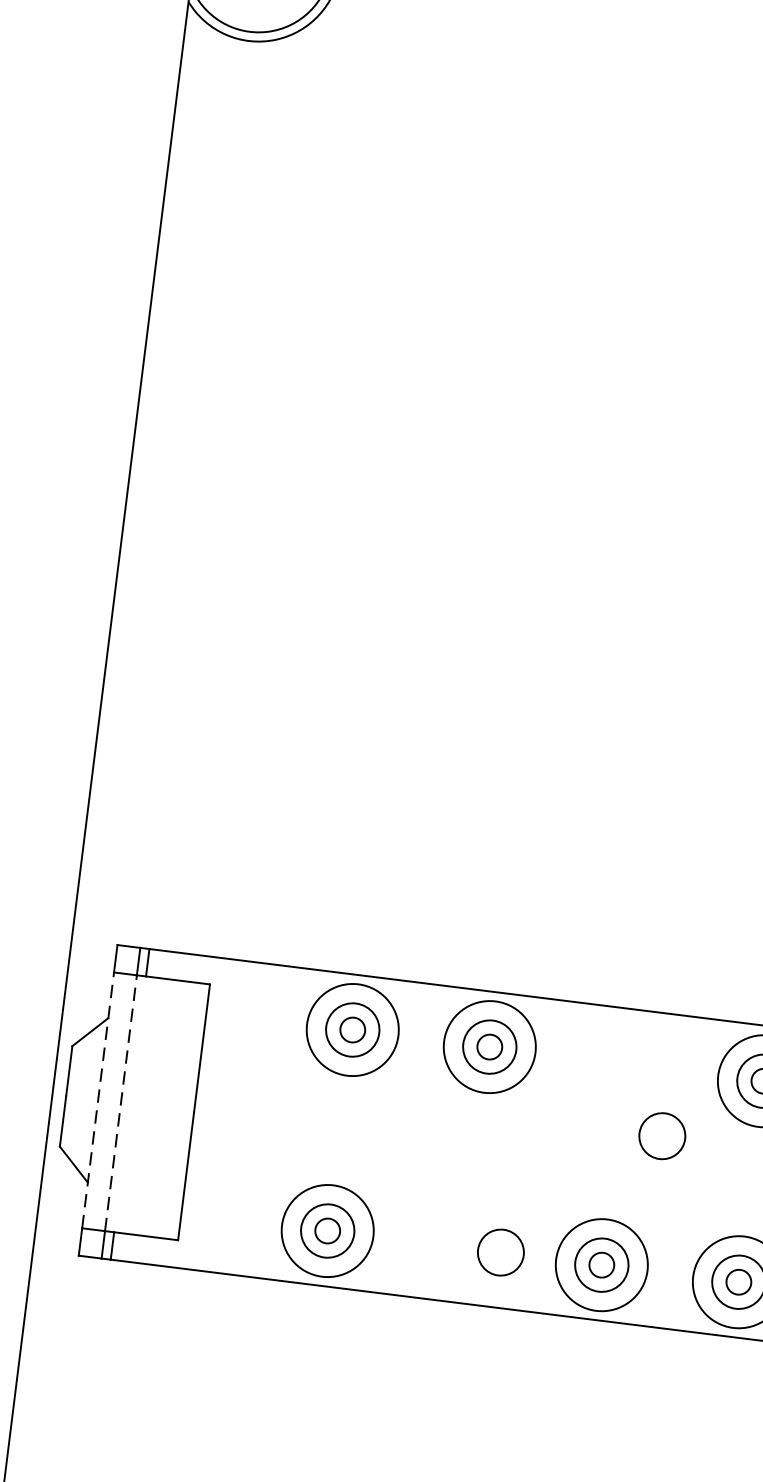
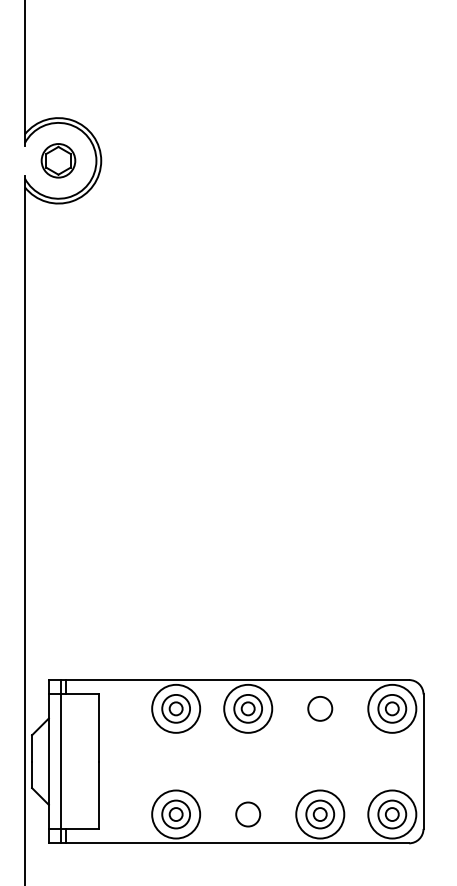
line: (97, 1099) -> (48, 761), dashed -> solid
line: (120, 1102) -> (60, 761), dashed -> solid
circle: (662, 1135) -> (320, 708), moved
circle: (501, 1252) -> (248, 814), moved

